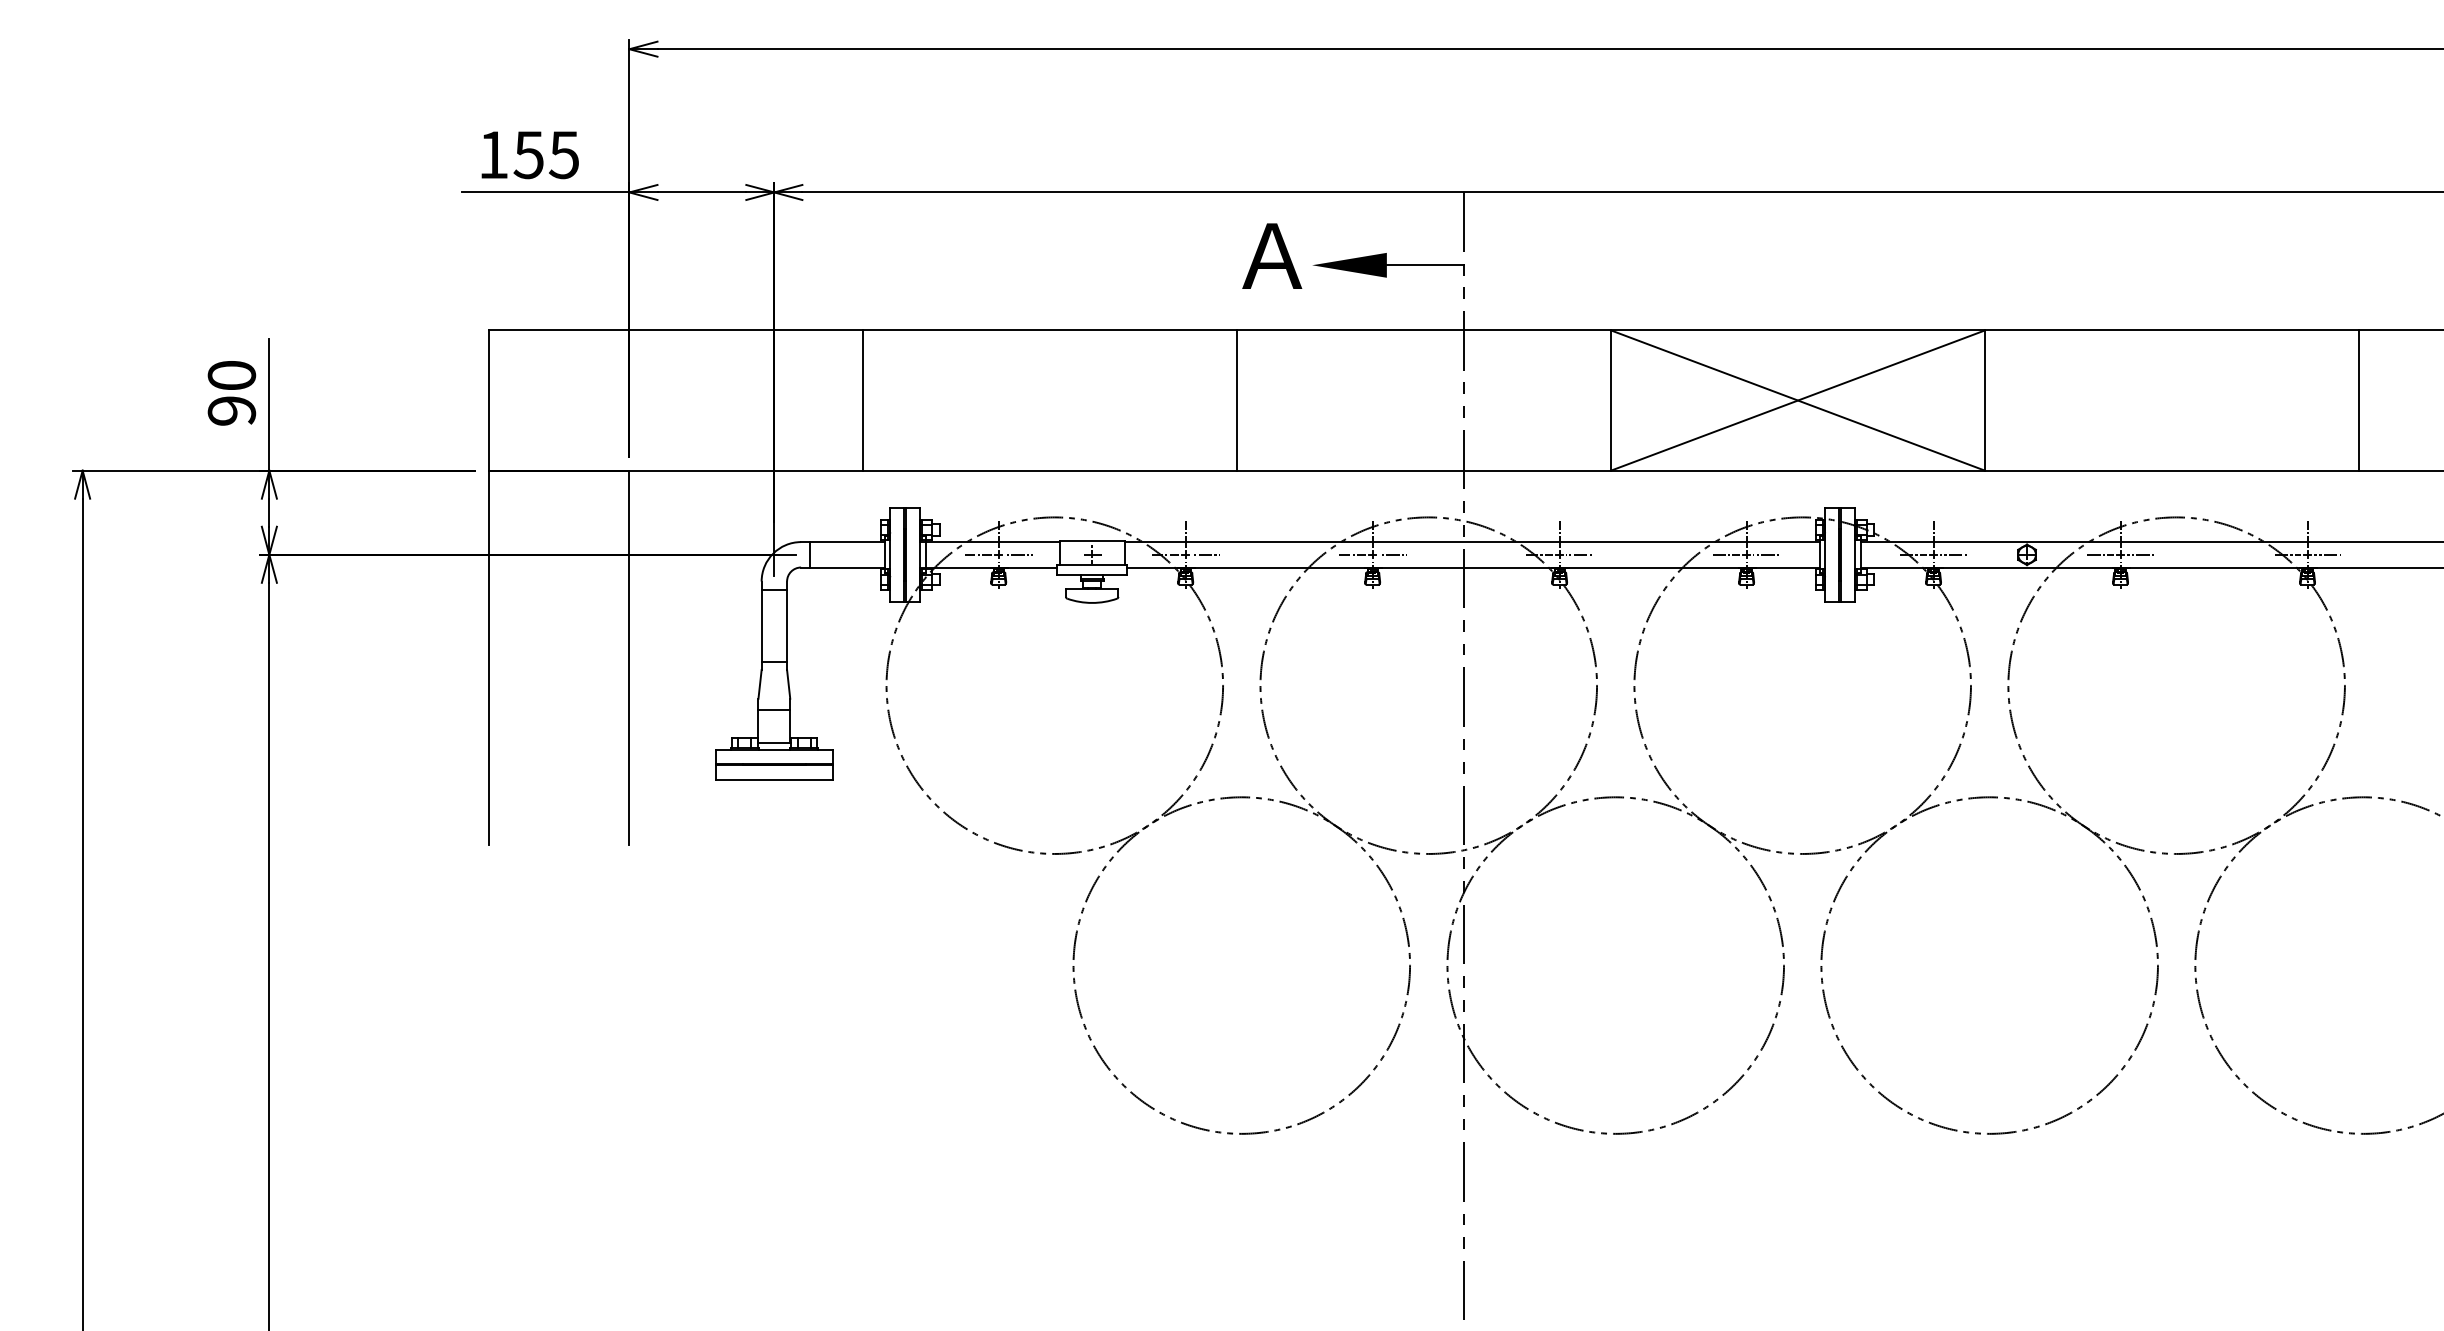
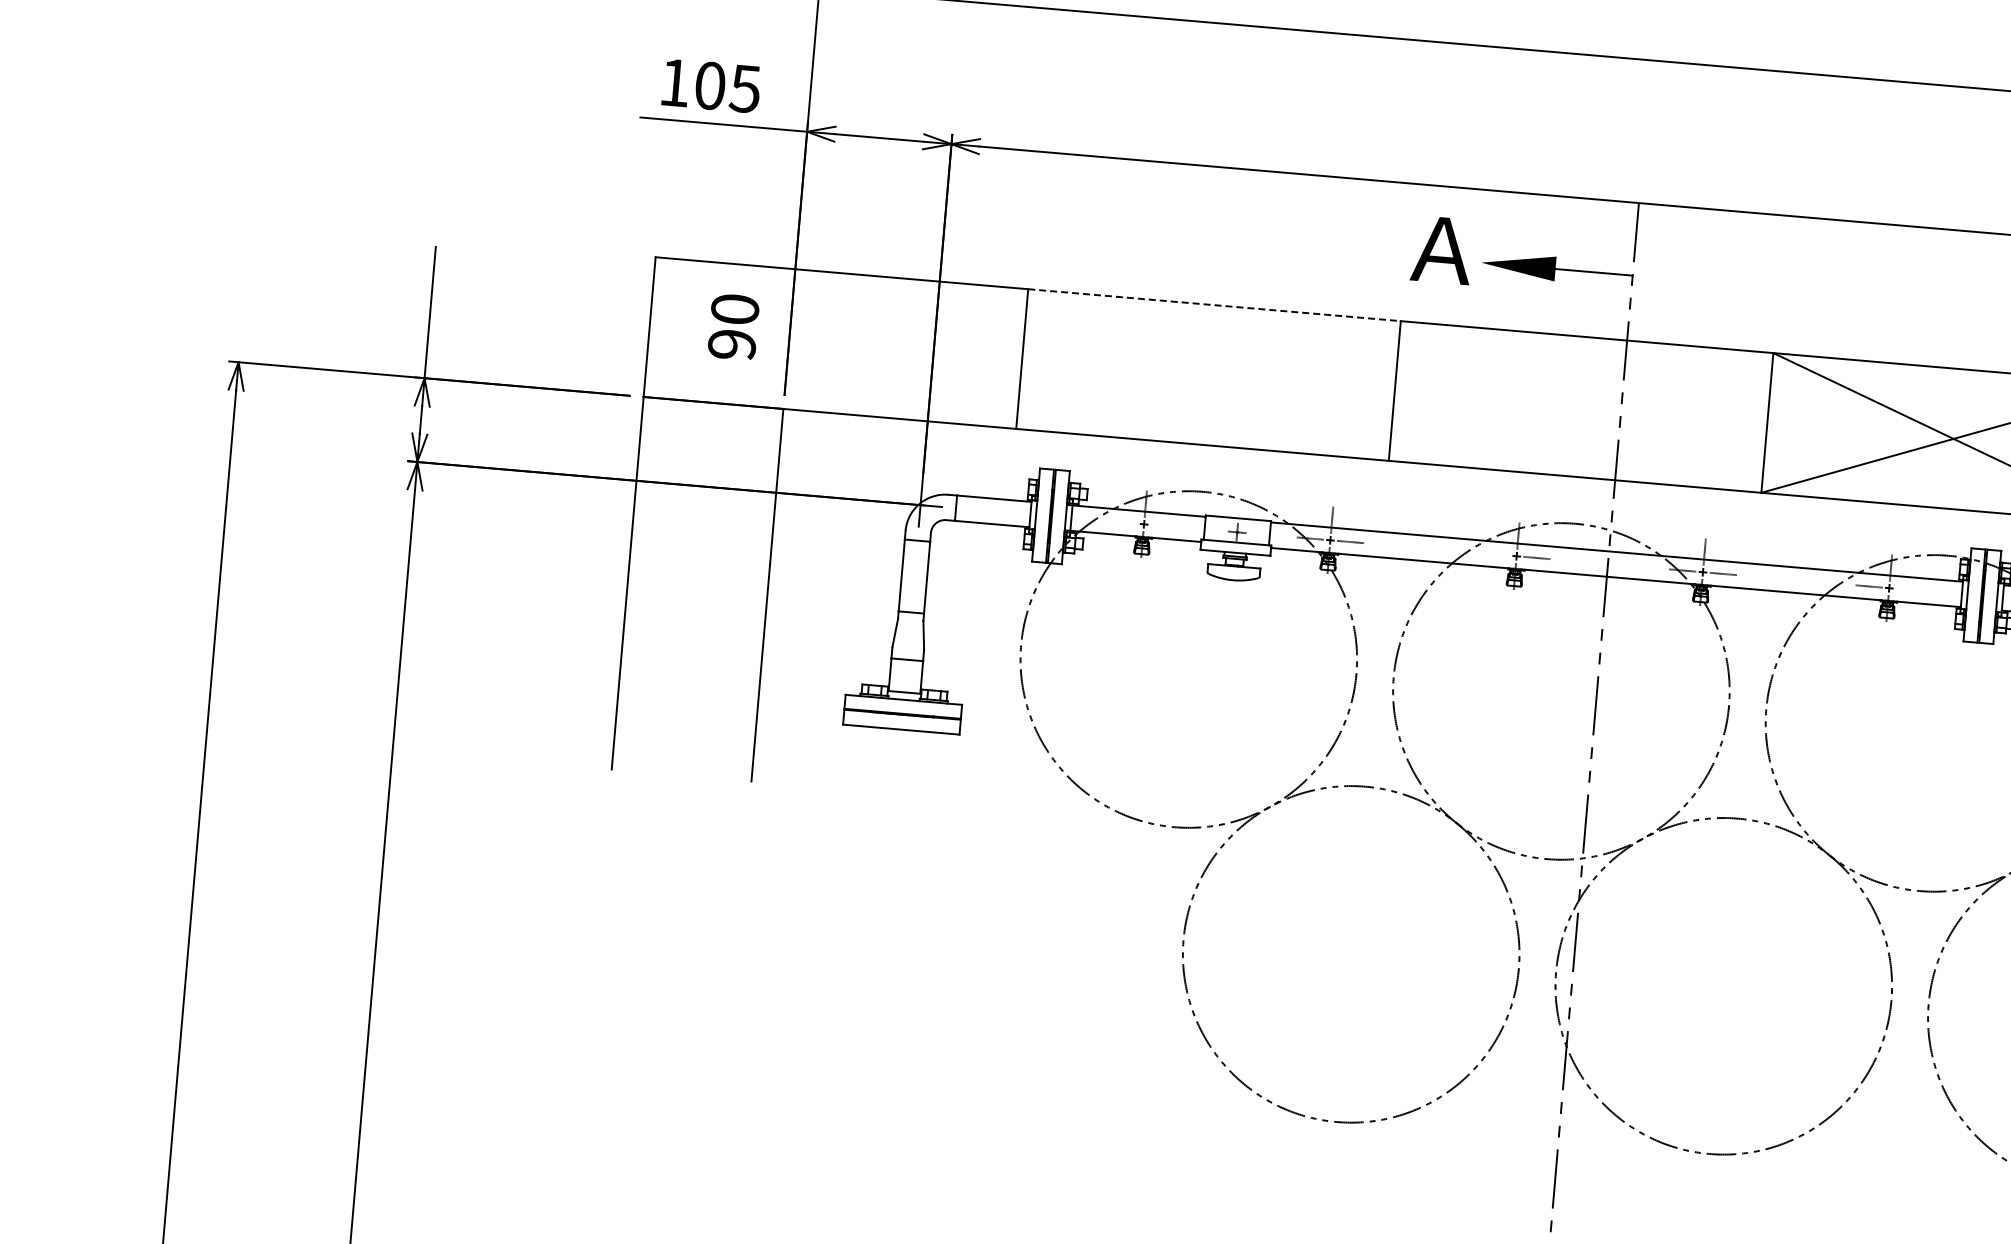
text: (528, 154) -> (709, 85), 155 -> 105
line: (1050, 330) -> (1214, 305), solid -> dashed
text: (231, 393) -> (733, 327), moved
line: (978, 554) -> (1123, 522), removed
line: (1018, 554) -> (1163, 525), removed
line: (1351, 554) -> (1495, 554), removed
line: (1766, 554) -> (1909, 589), removed

